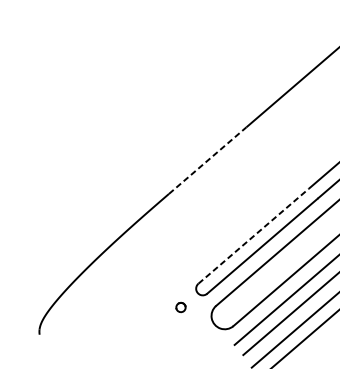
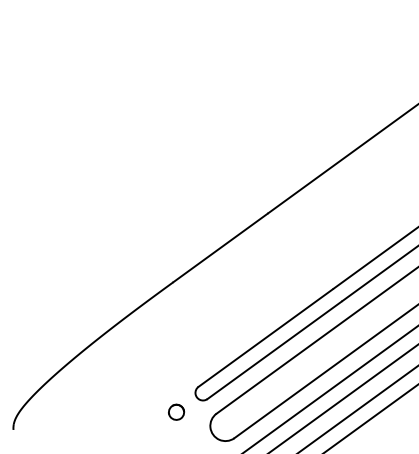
line: (208, 160) -> (221, 247), dashed -> solid
line: (253, 236) -> (265, 338), dashed -> solid
part: (180, 306) -> (176, 411), size x1.43

